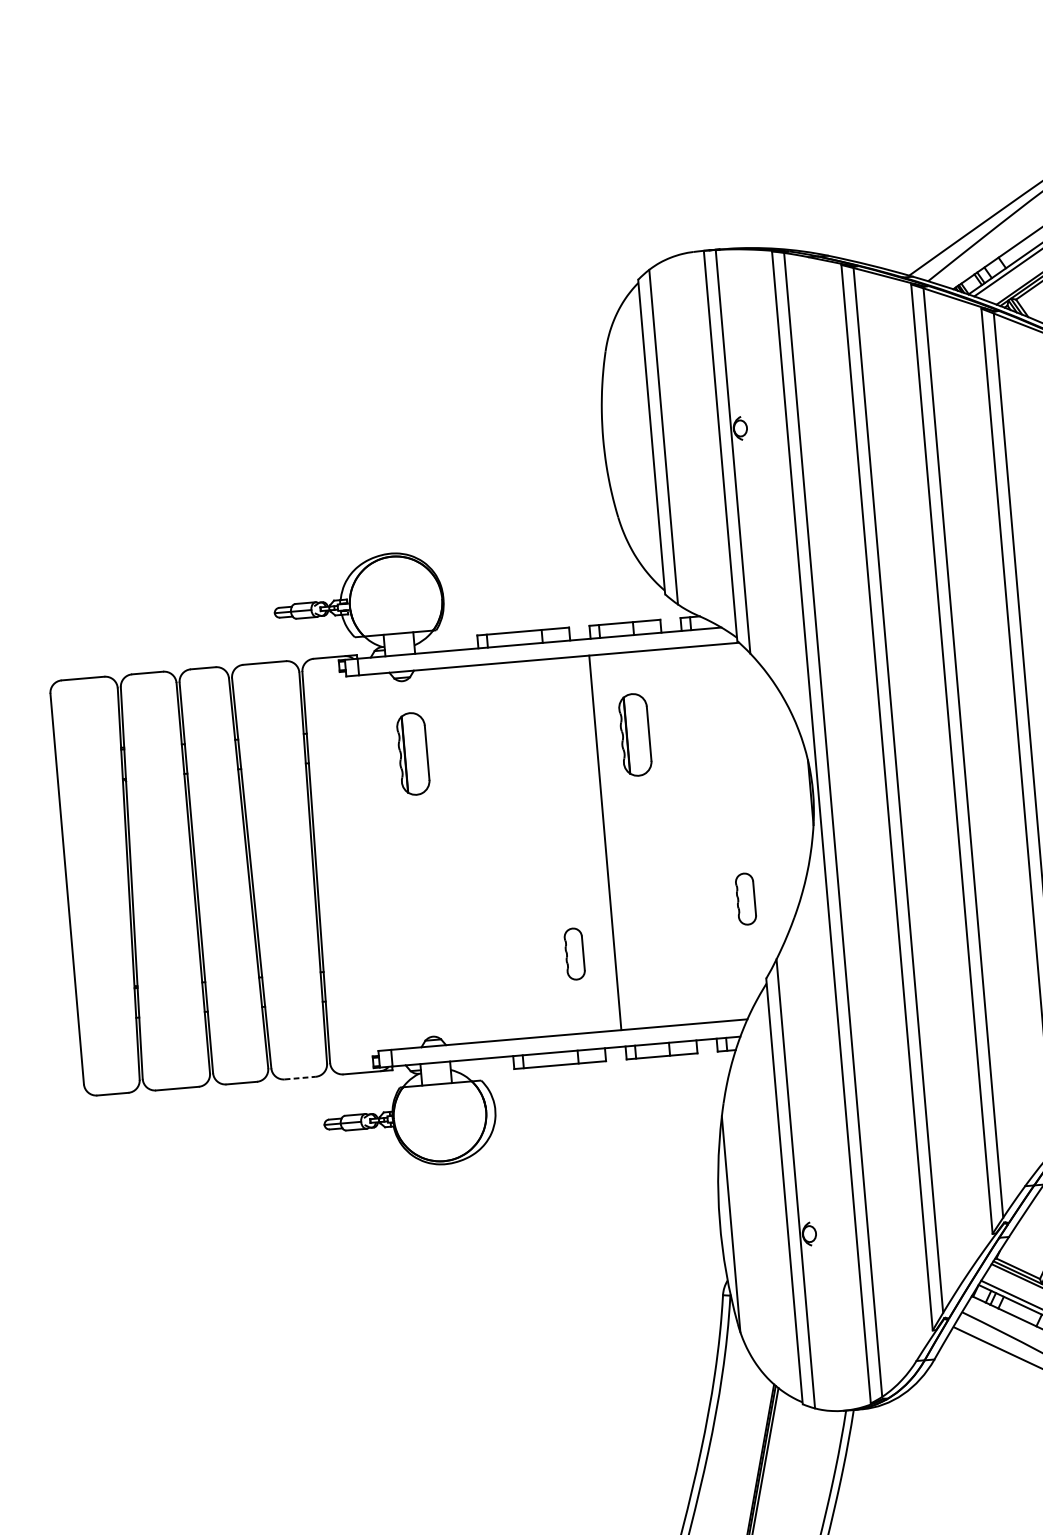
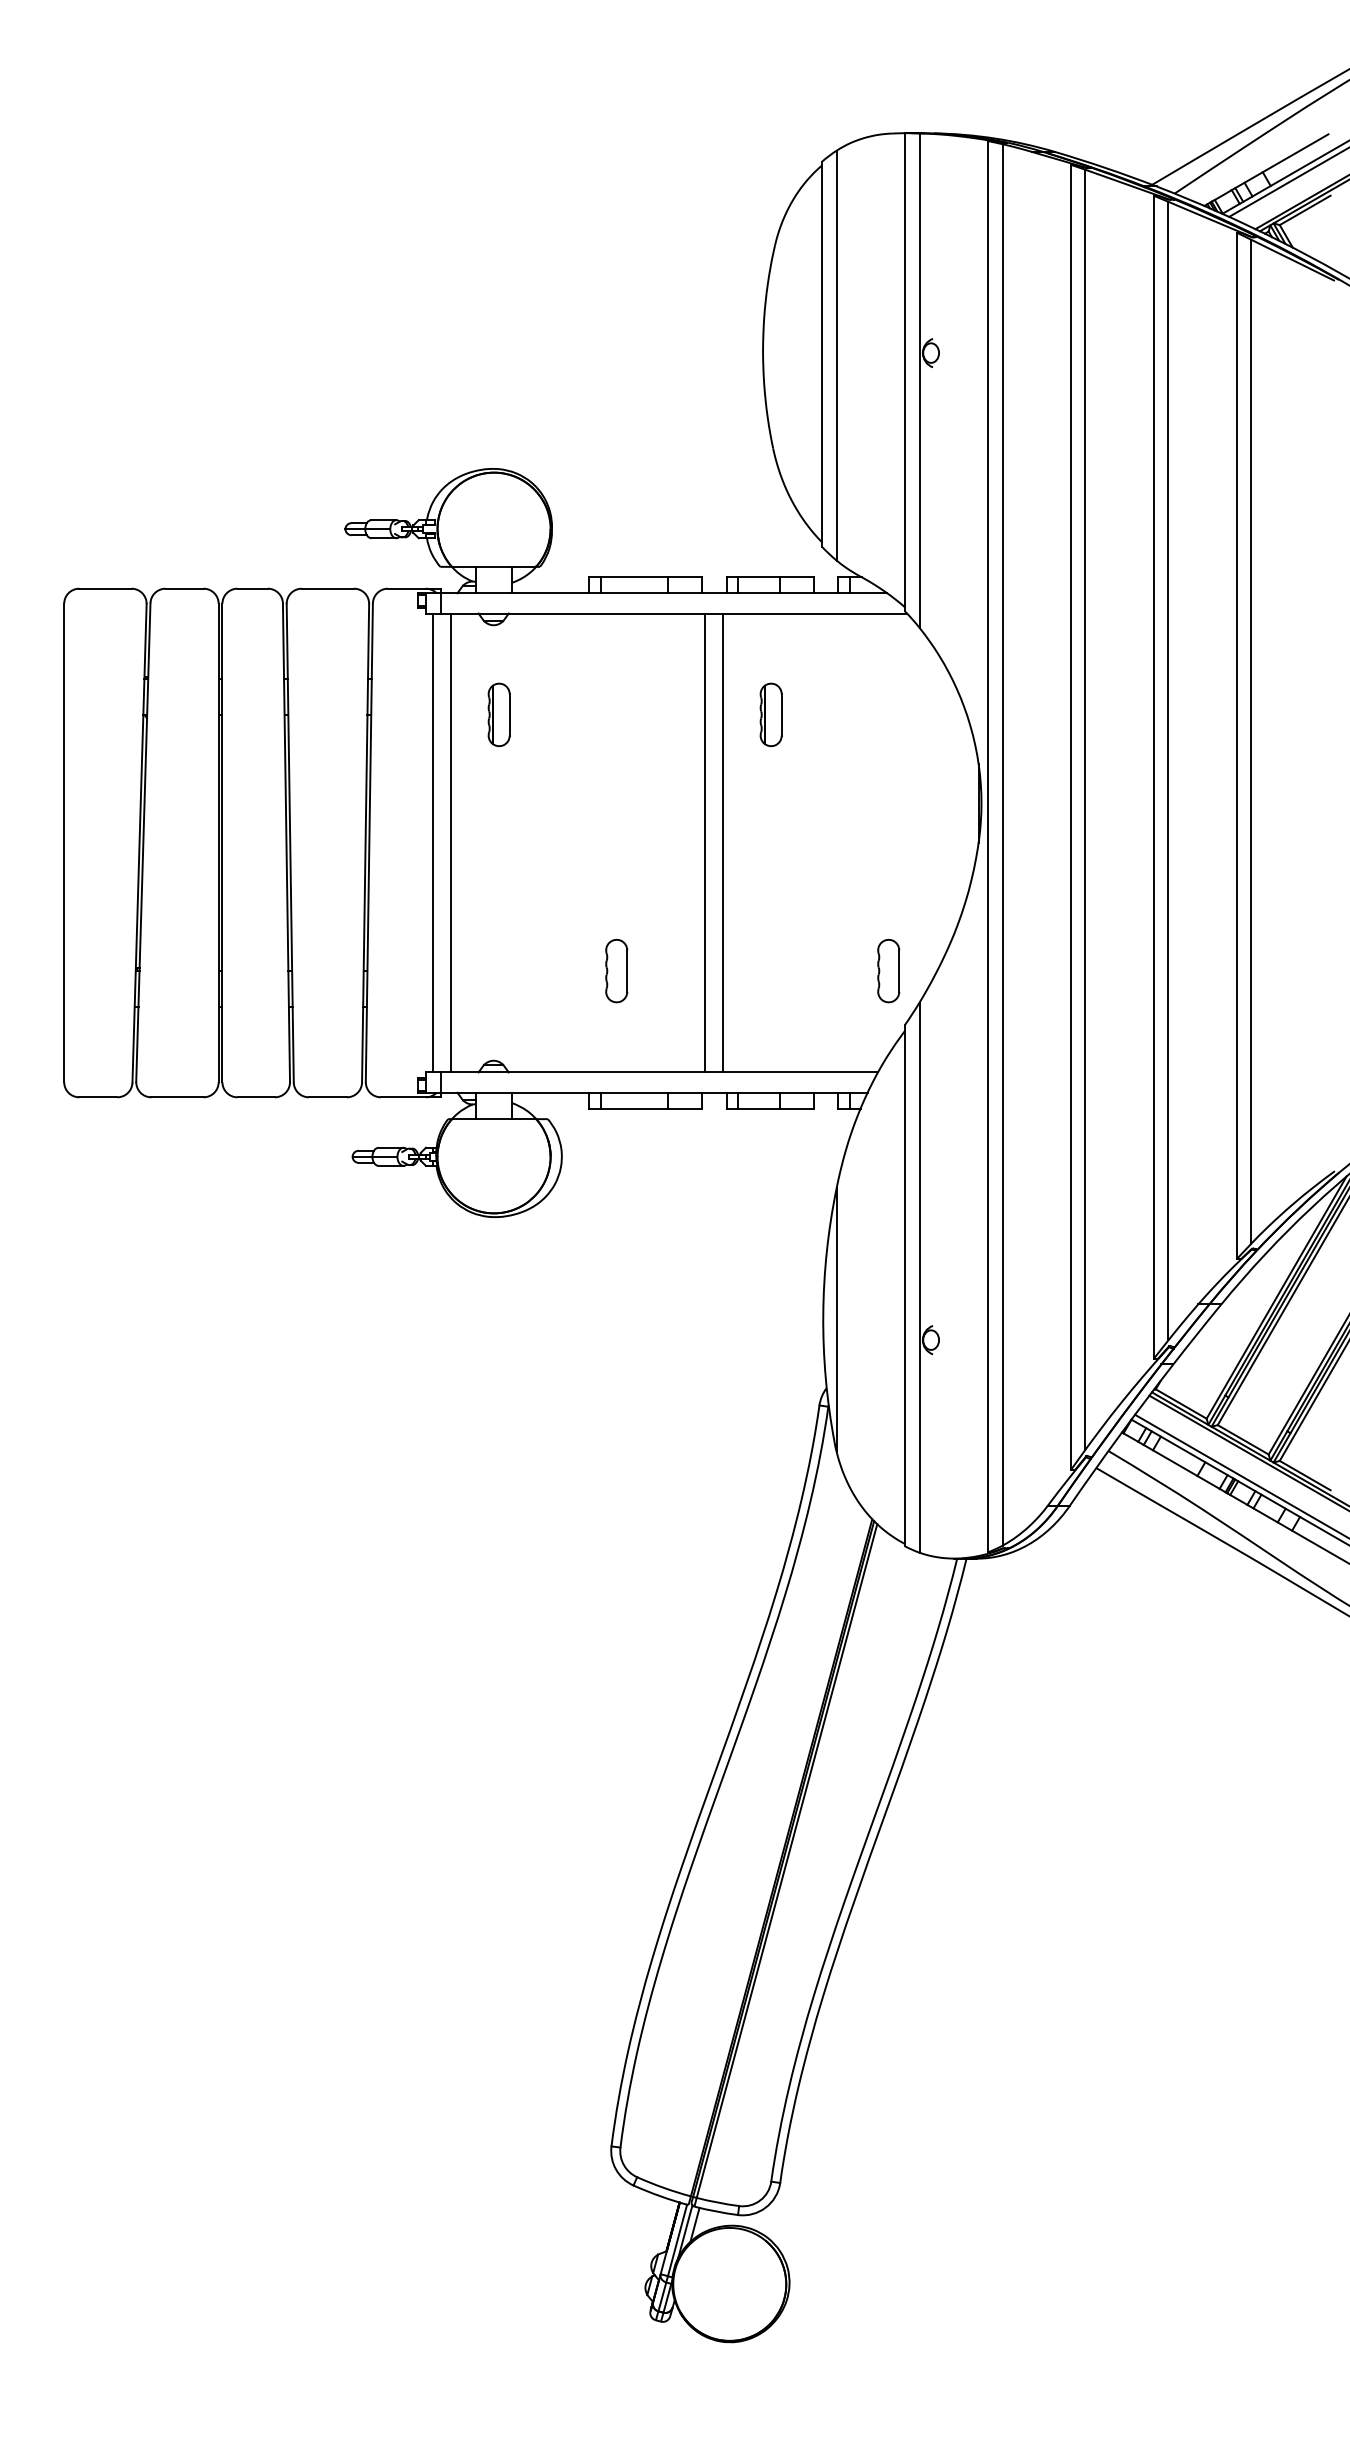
part: (634, 734) -> (770, 714), size x0.62
part: (412, 753) -> (498, 714), size x0.62
line: (589, 843) -> (704, 842), added
line: (383, 861) -> (451, 842), added
line: (367, 862) -> (432, 842), added
part: (745, 898) -> (888, 970), moved
part: (574, 953) -> (616, 970), moved
line: (300, 1078) -> (328, 1097), dashed -> solid

